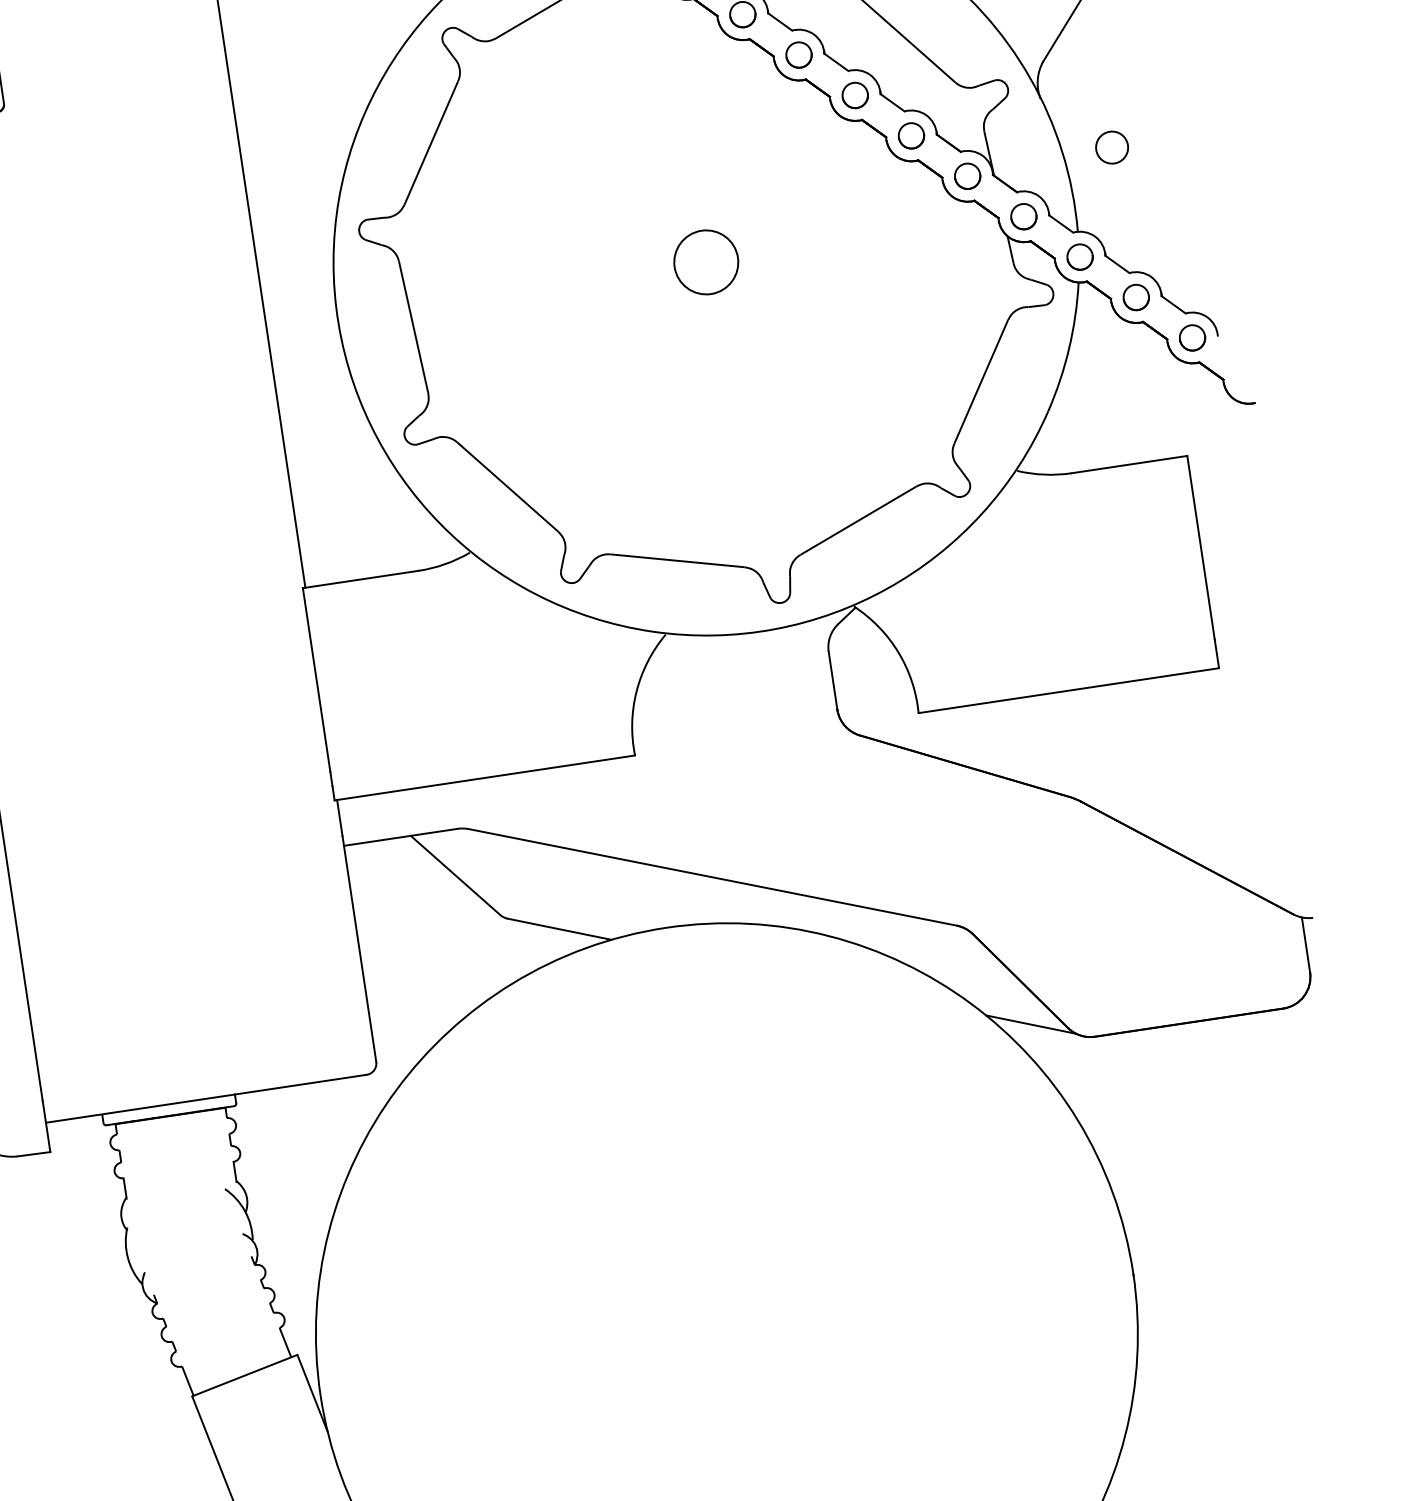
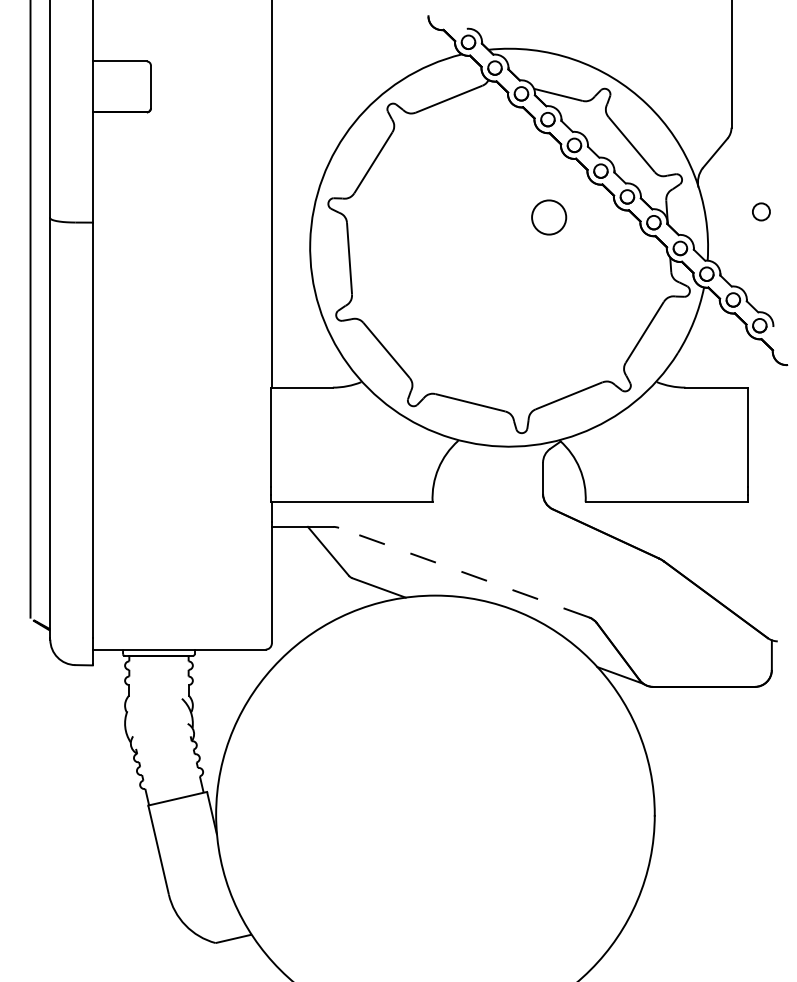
circle: (1112, 146) -> (761, 211), moved
circle: (706, 262) -> (549, 217), moved
line: (713, 876) -> (464, 572), solid -> dashed

